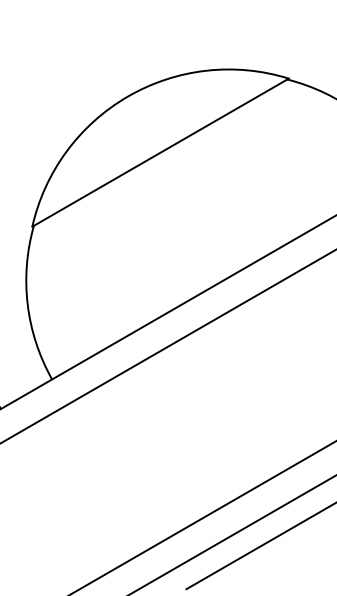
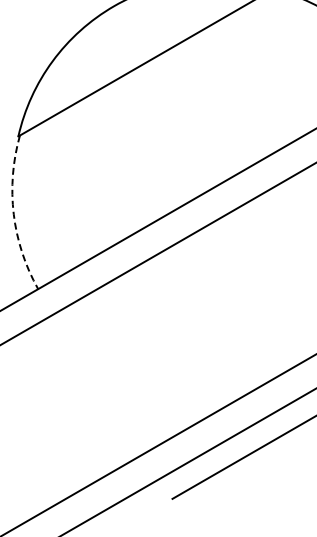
arc: (27, 304) -> (13, 214), solid -> dashed

